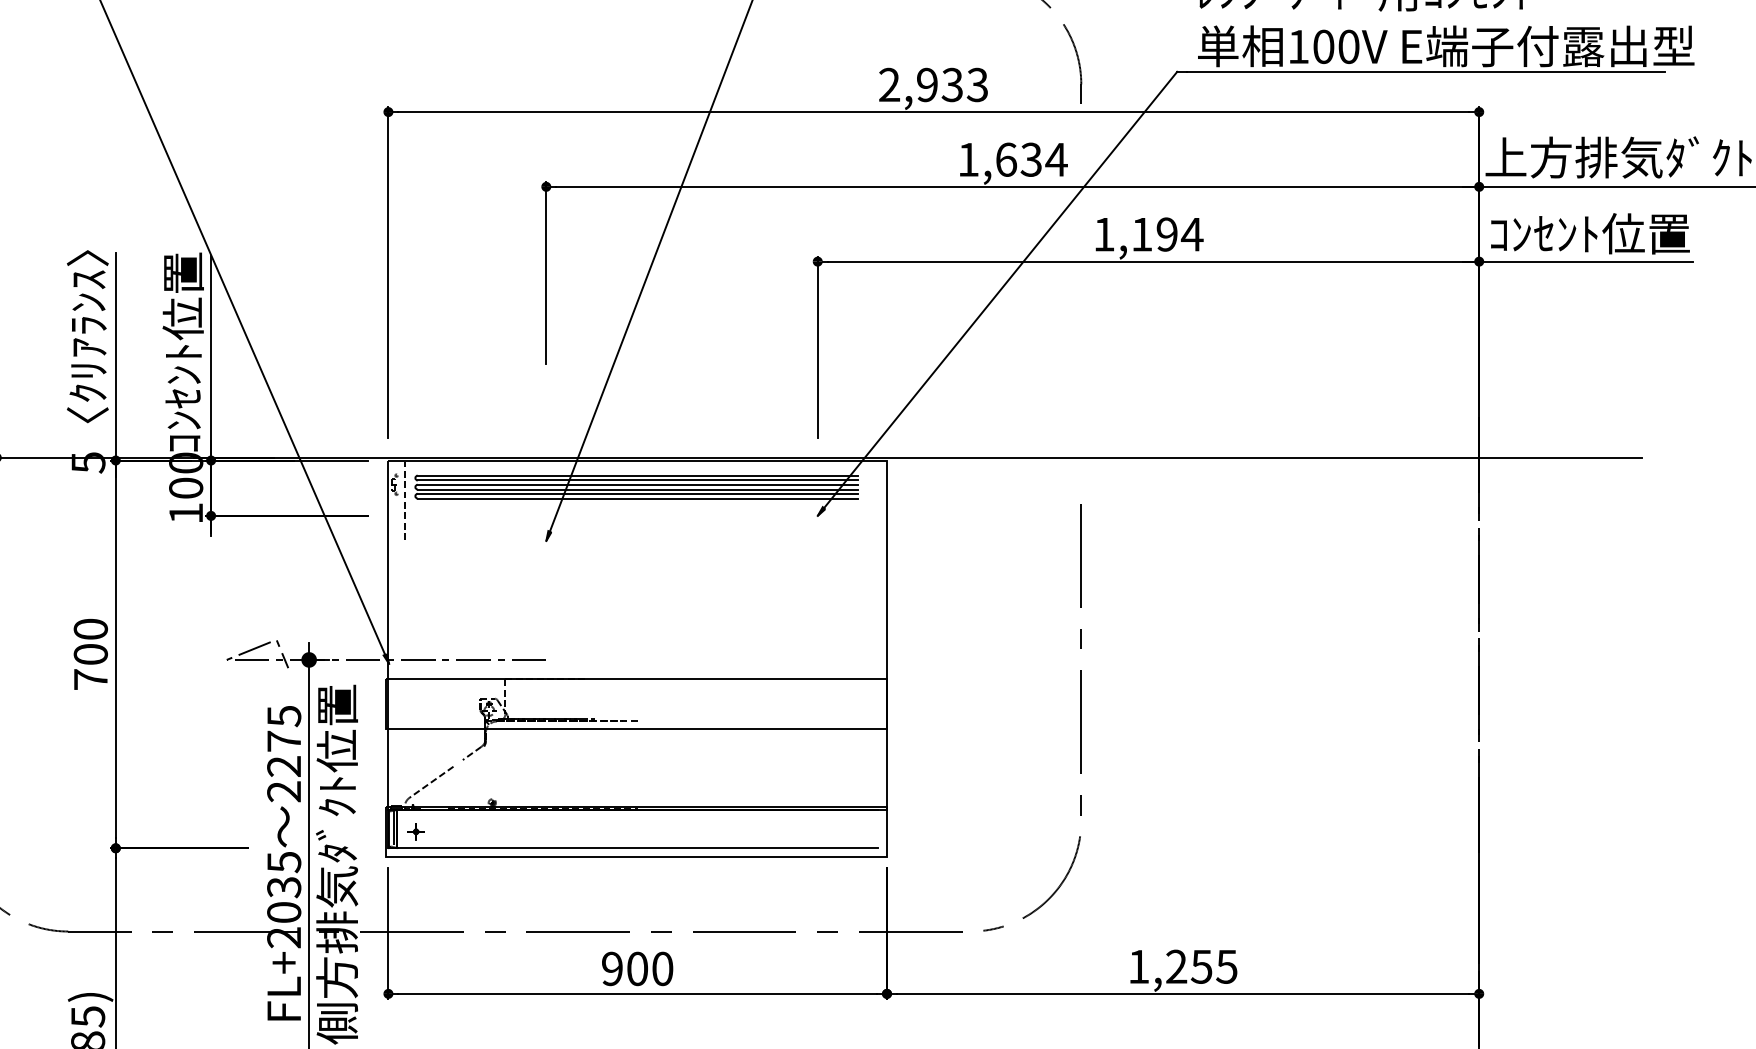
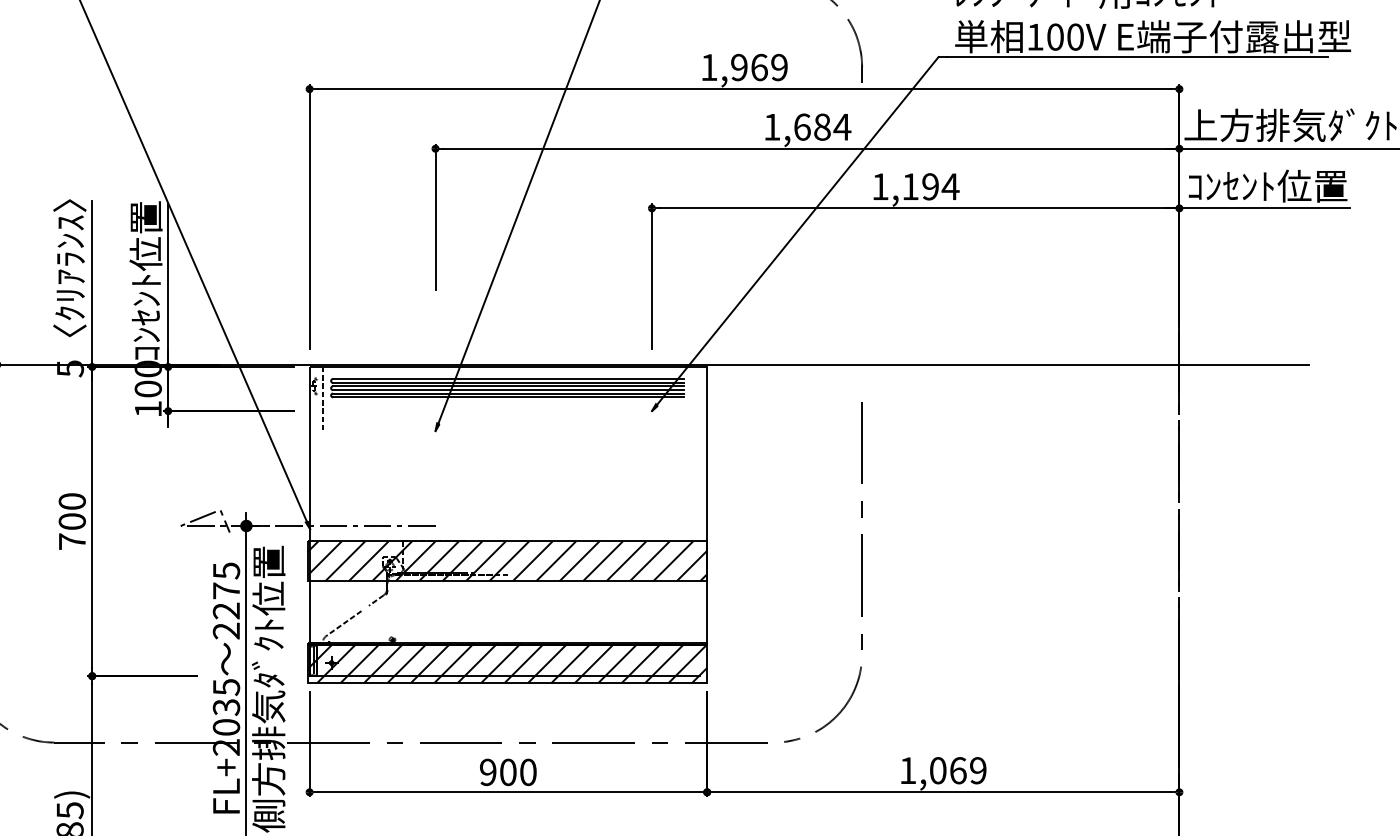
text: (933, 84) -> (744, 67), 2,933 -> 1,969
text: (1031, 159) -> (822, 126), 1,634 -> 1,684
hatch: (636, 704) -> (507, 561), added
hatch: (636, 831) -> (507, 662), added
text: (1201, 966) -> (957, 770), 1,255 -> 1,069

